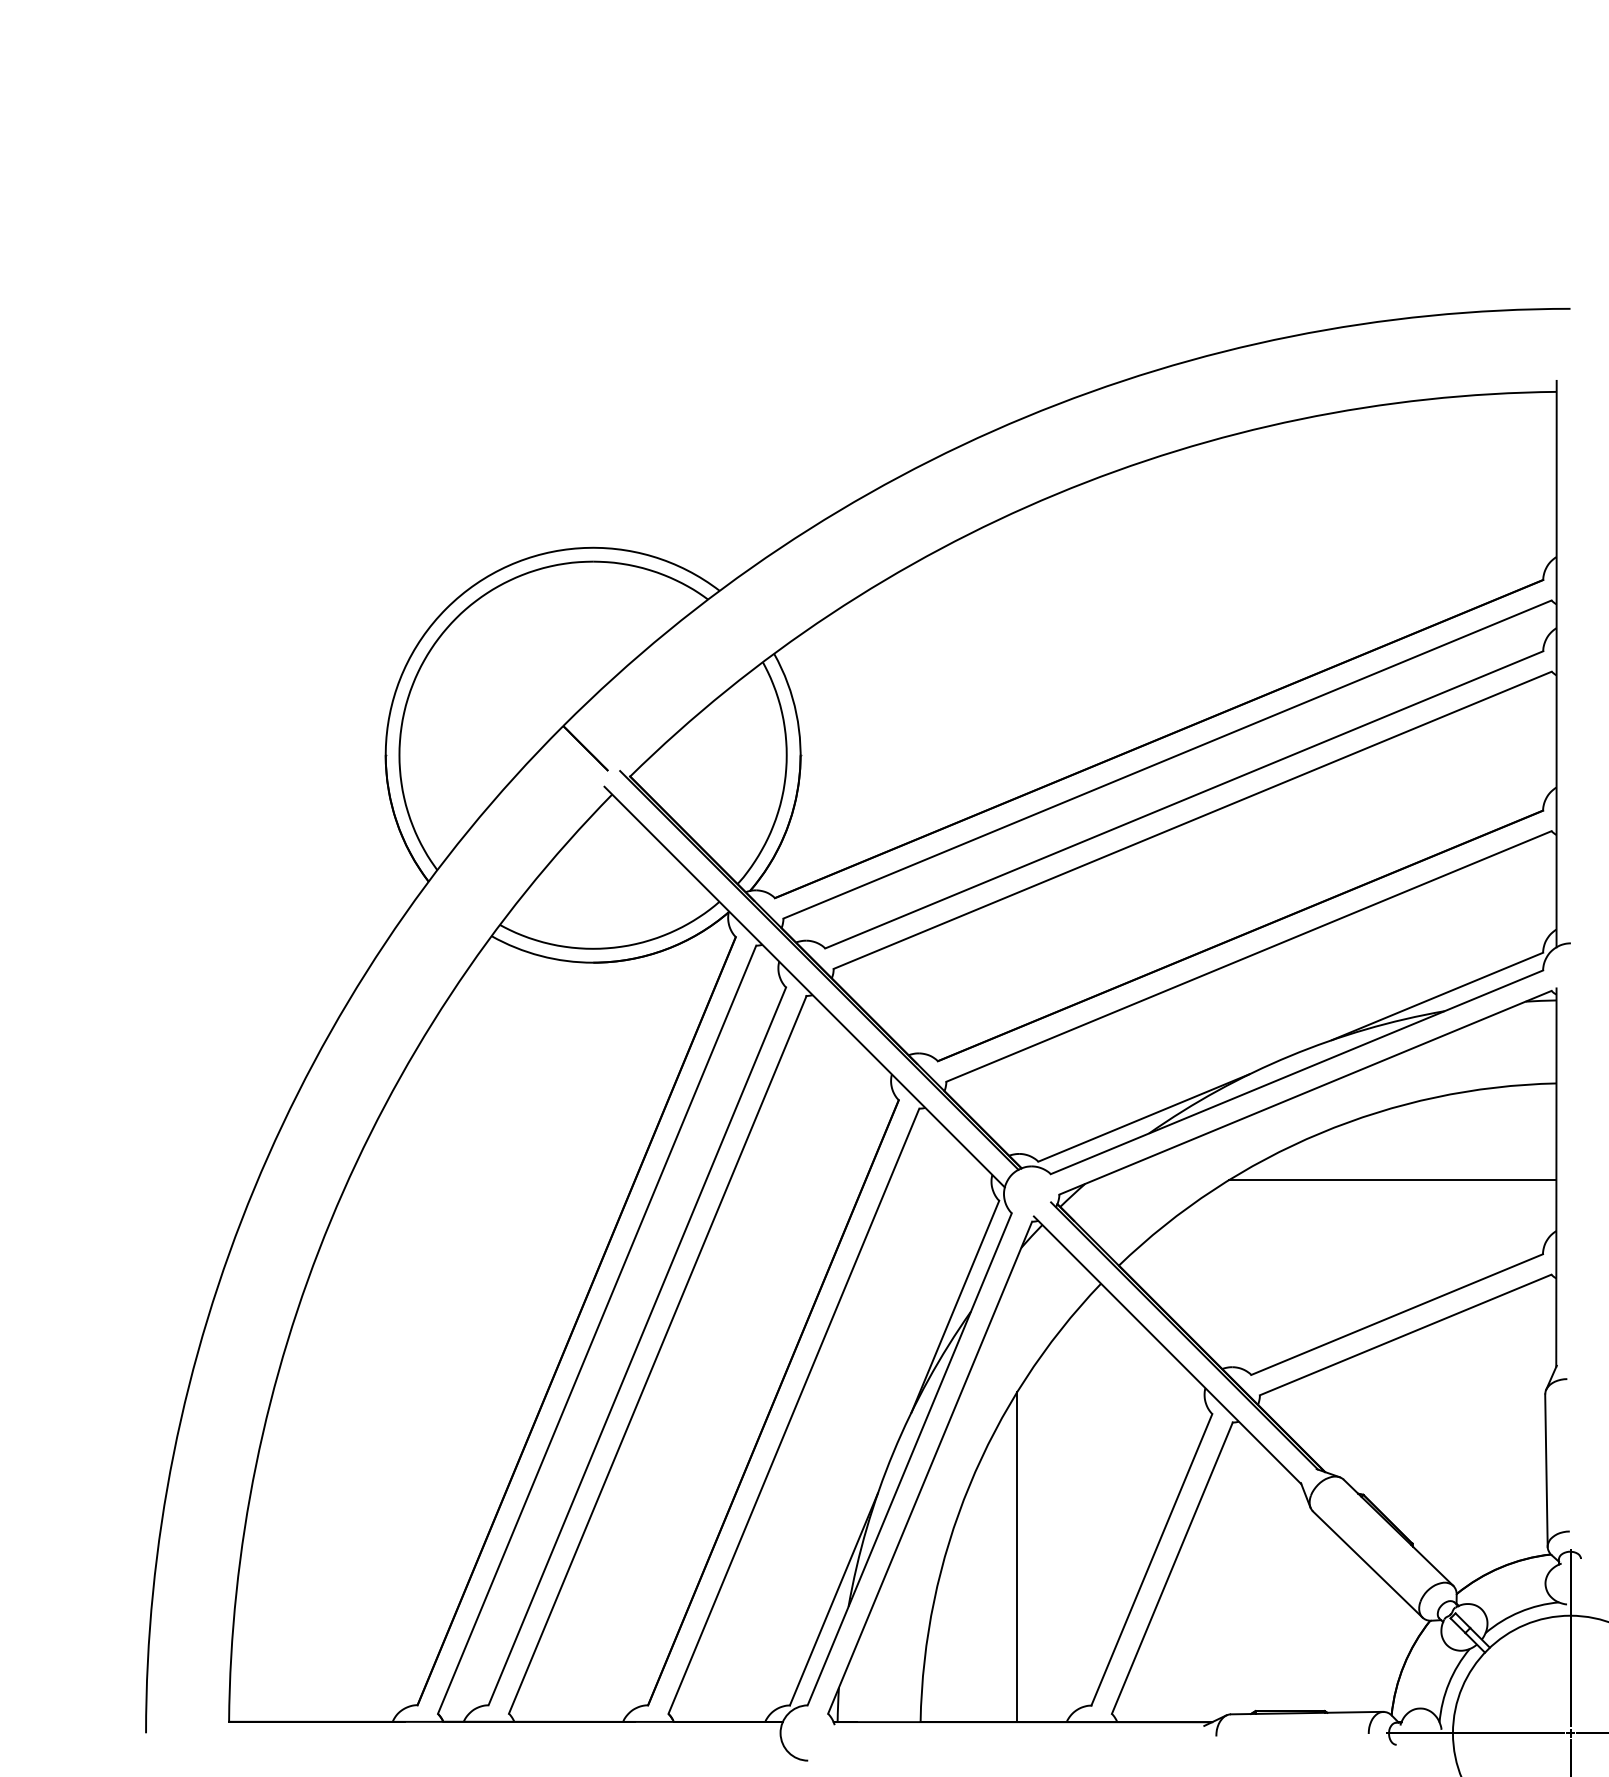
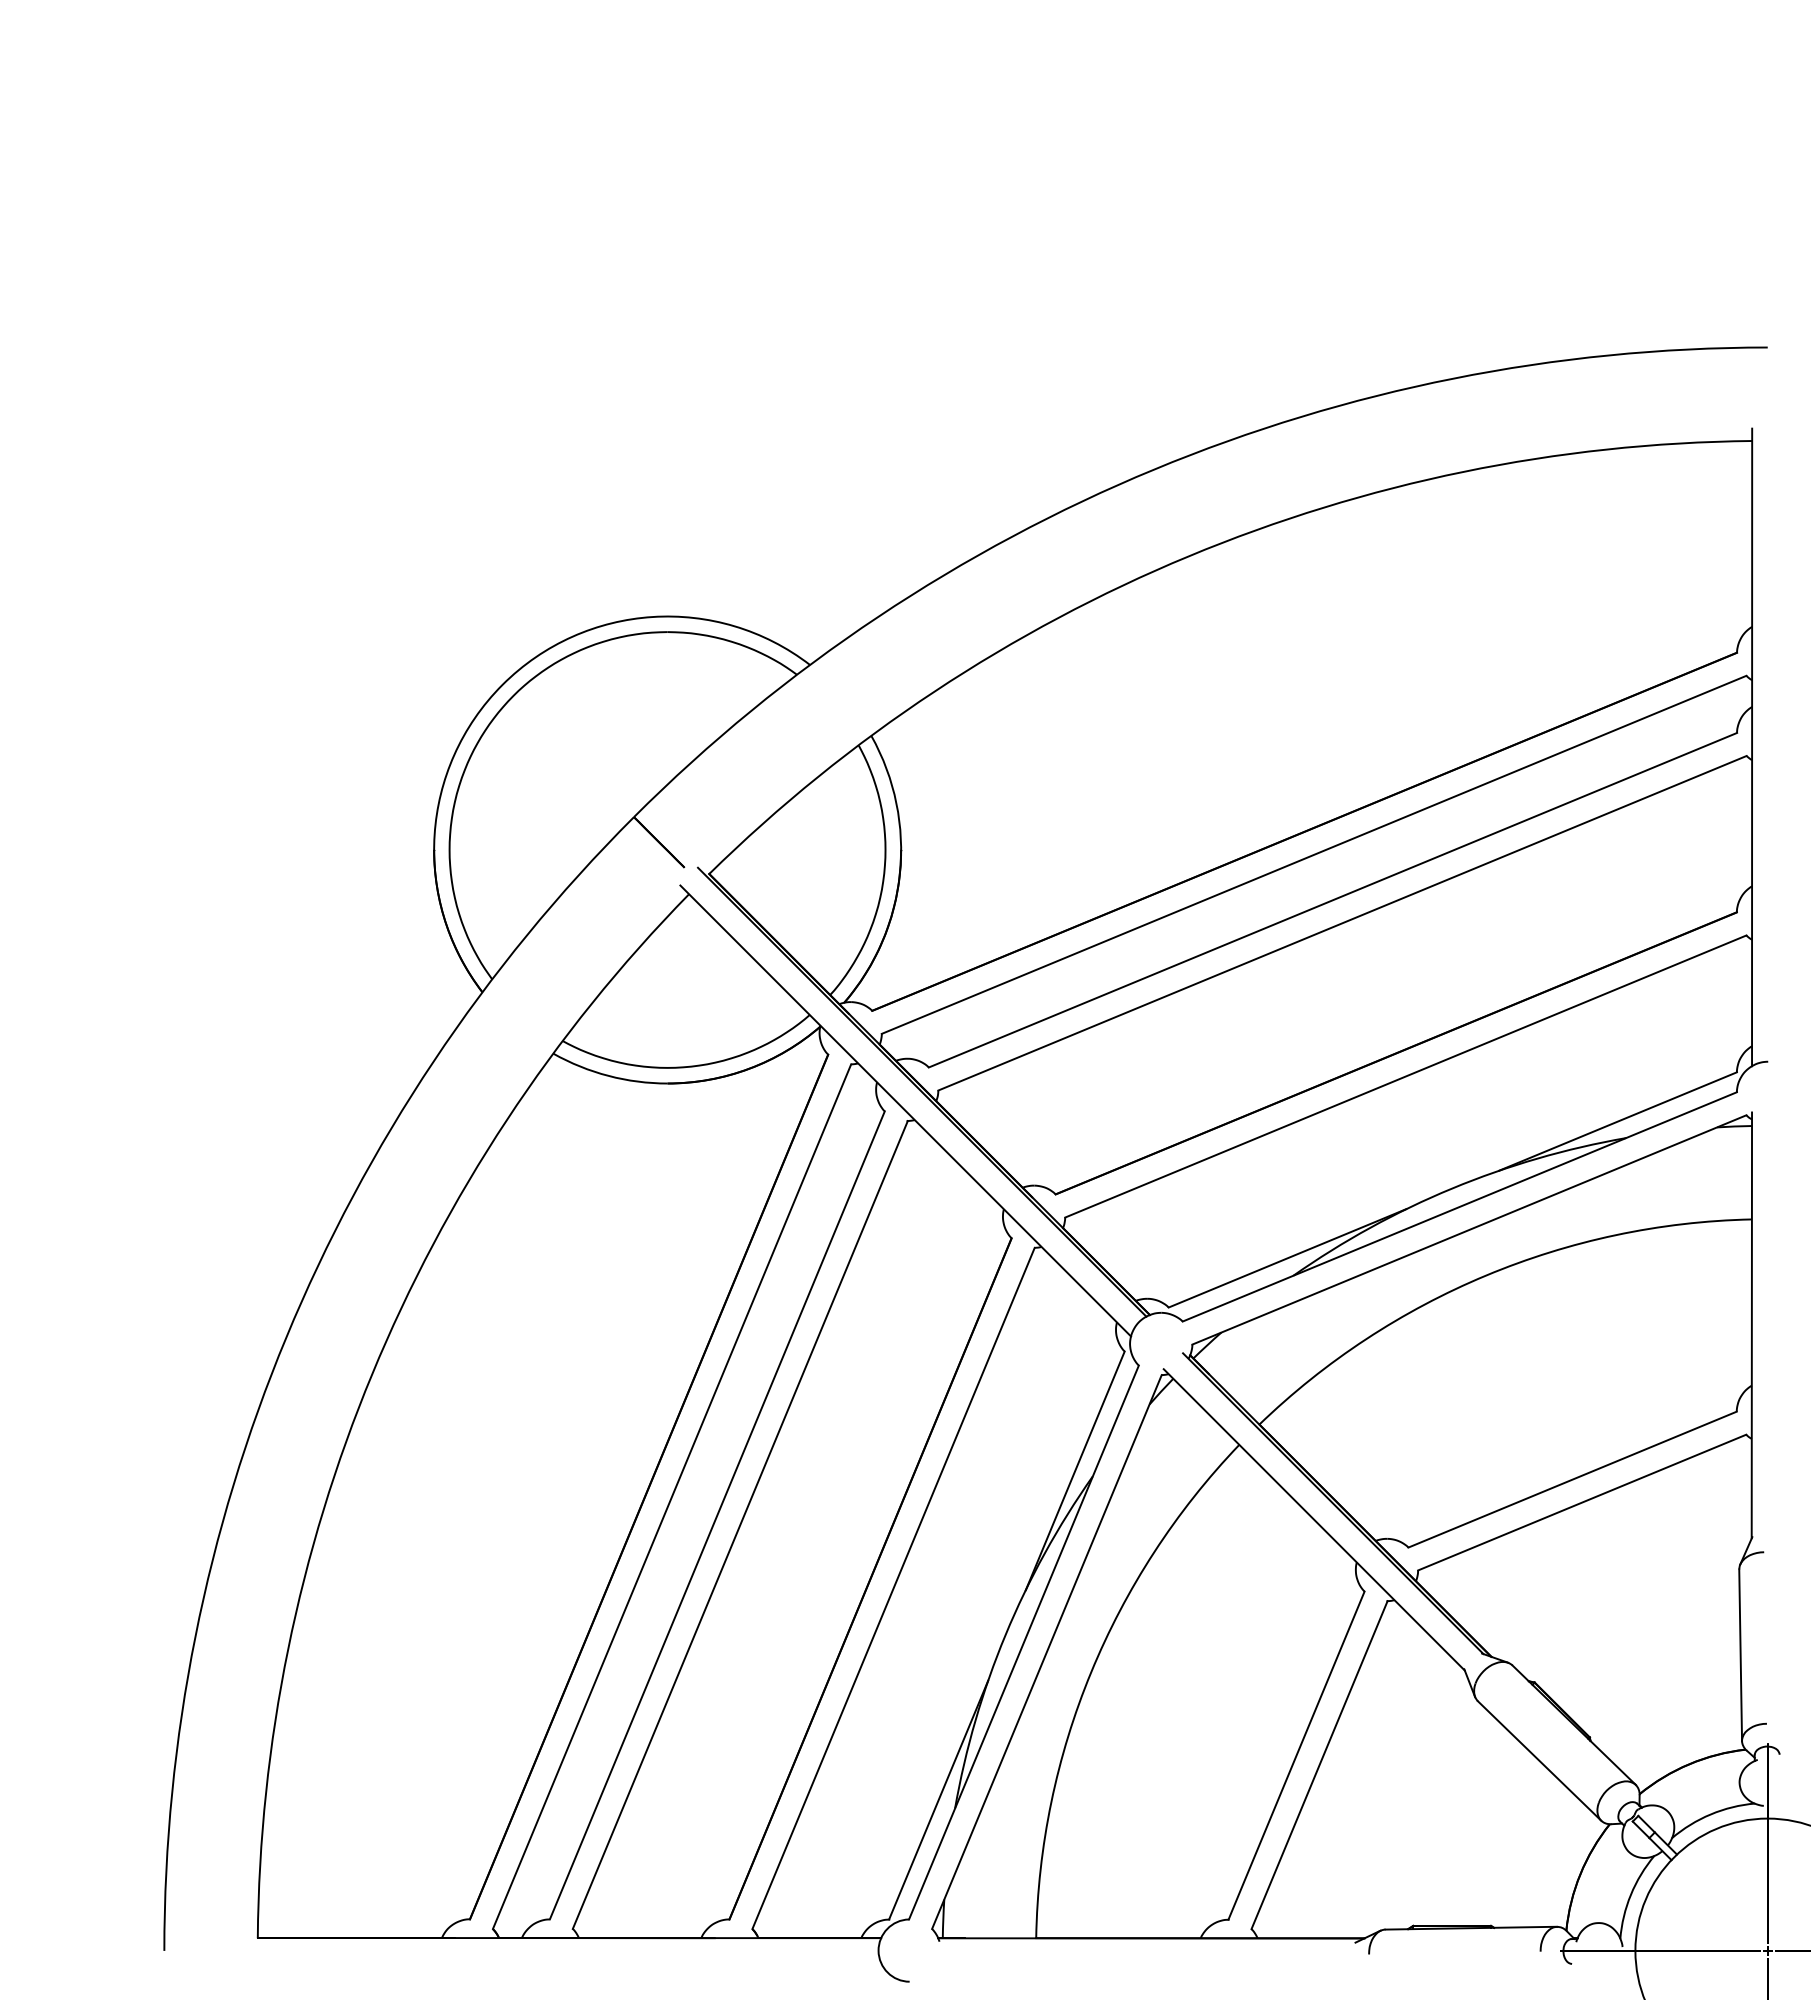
line: (1392, 1180) -> (1567, 1328), removed
line: (1017, 1557) -> (1145, 1752), removed

